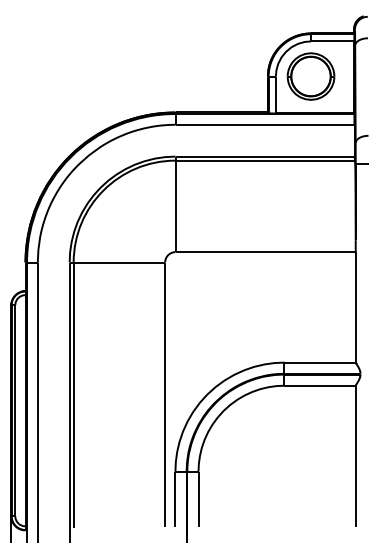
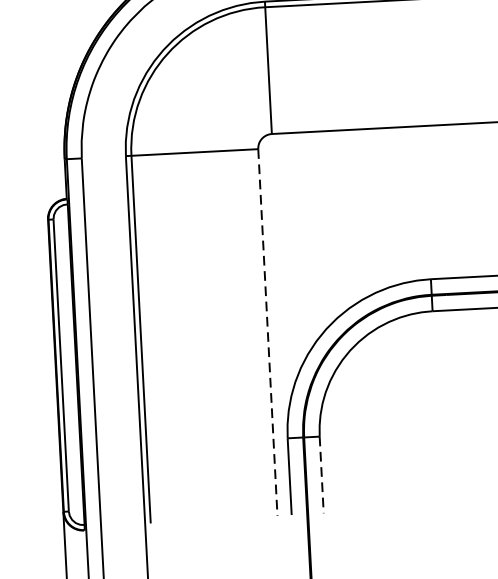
line: (165, 394) -> (268, 332), solid -> dashed
line: (198, 499) -> (321, 475), solid -> dashed

